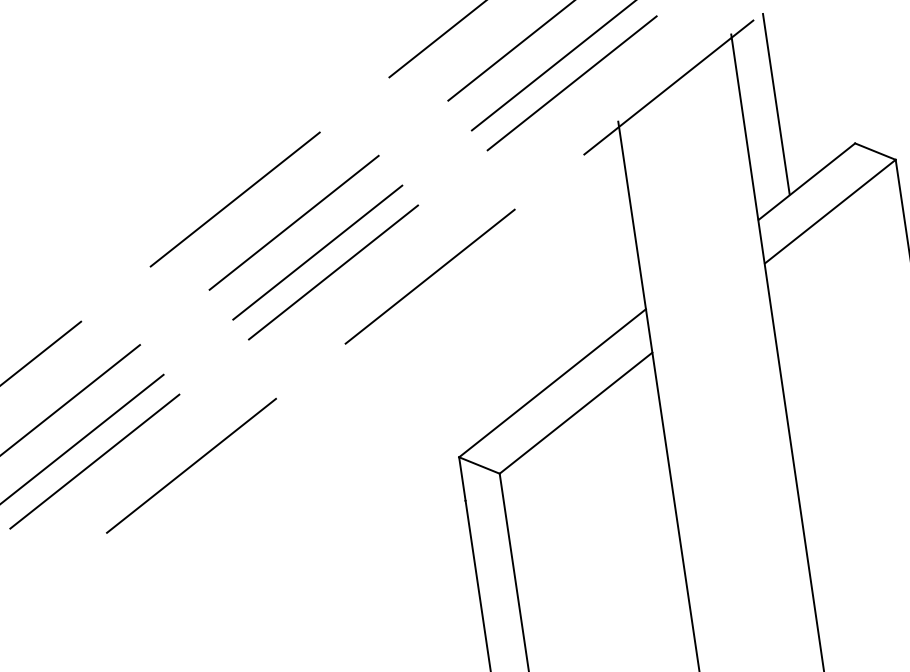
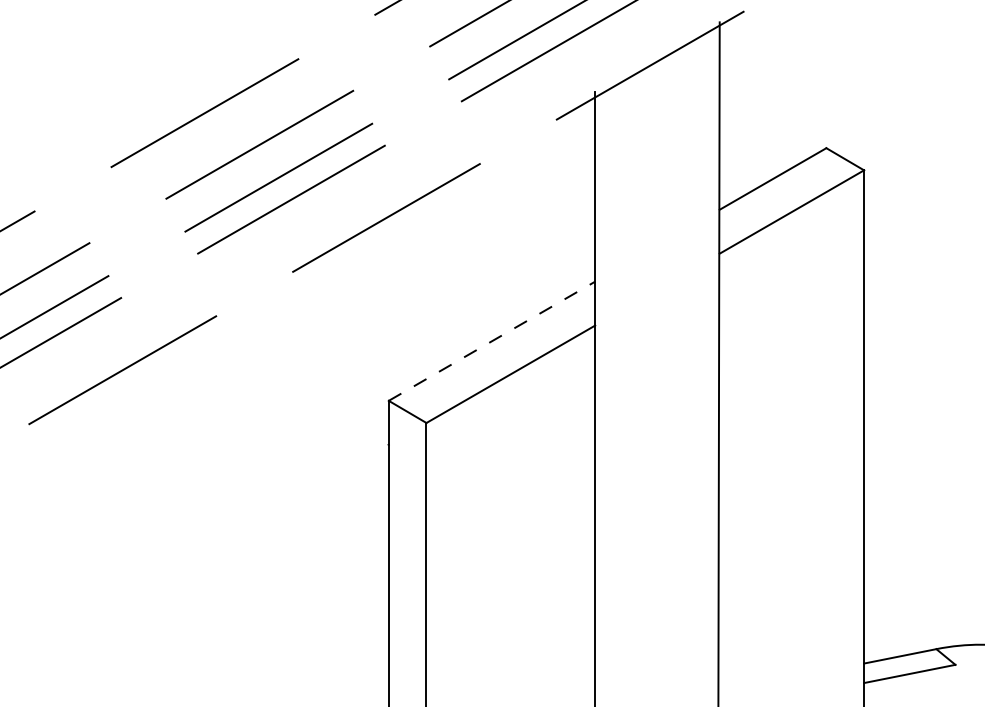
line: (776, 103) -> (754, 97), removed
line: (553, 383) -> (492, 341), solid -> dashed

